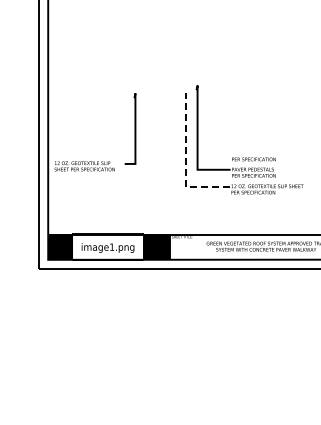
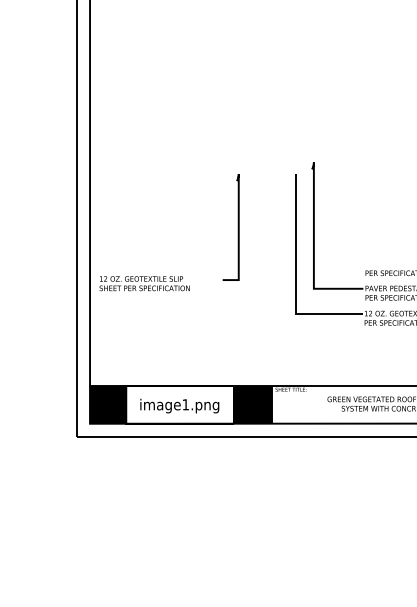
curve: (134, 128) -> (237, 226), moved
line: (185, 162) -> (295, 277), dashed -> solid

